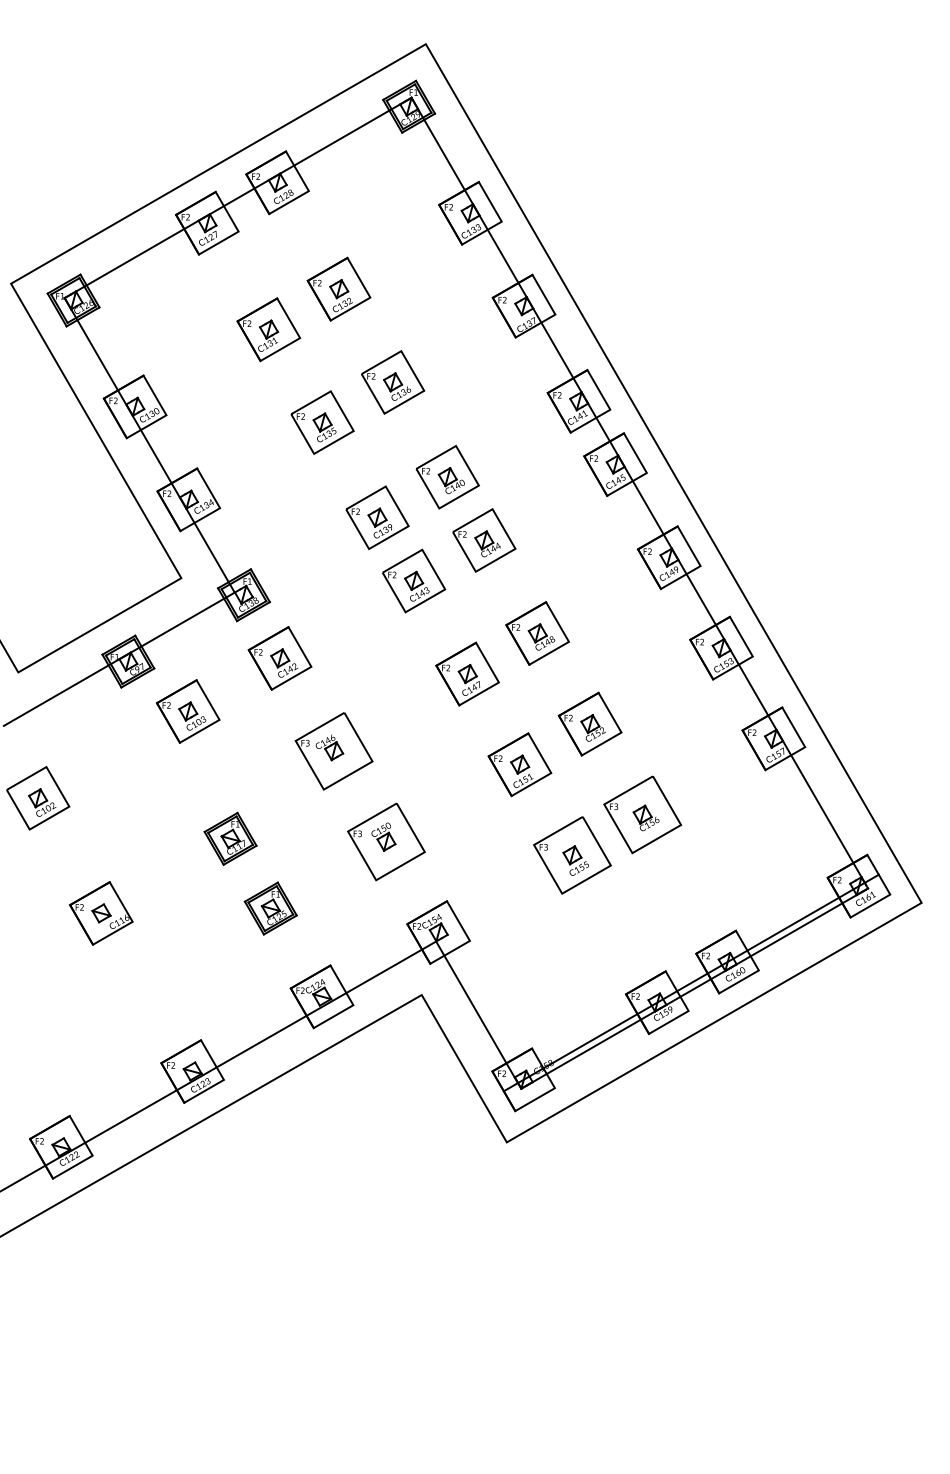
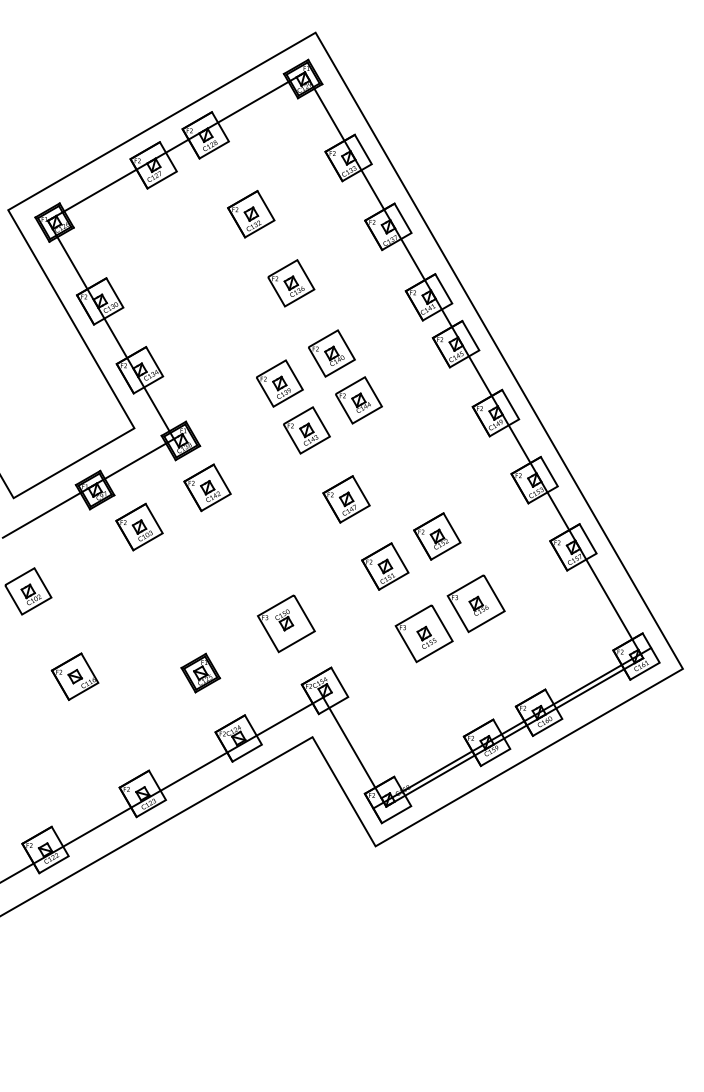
part: (268, 329) -> (199, 244), removed
part: (322, 422) -> (239, 312), removed
part: (537, 633) -> (398, 469), removed
part: (333, 751) -> (247, 556), removed
part: (230, 838) -> (170, 621), removed

